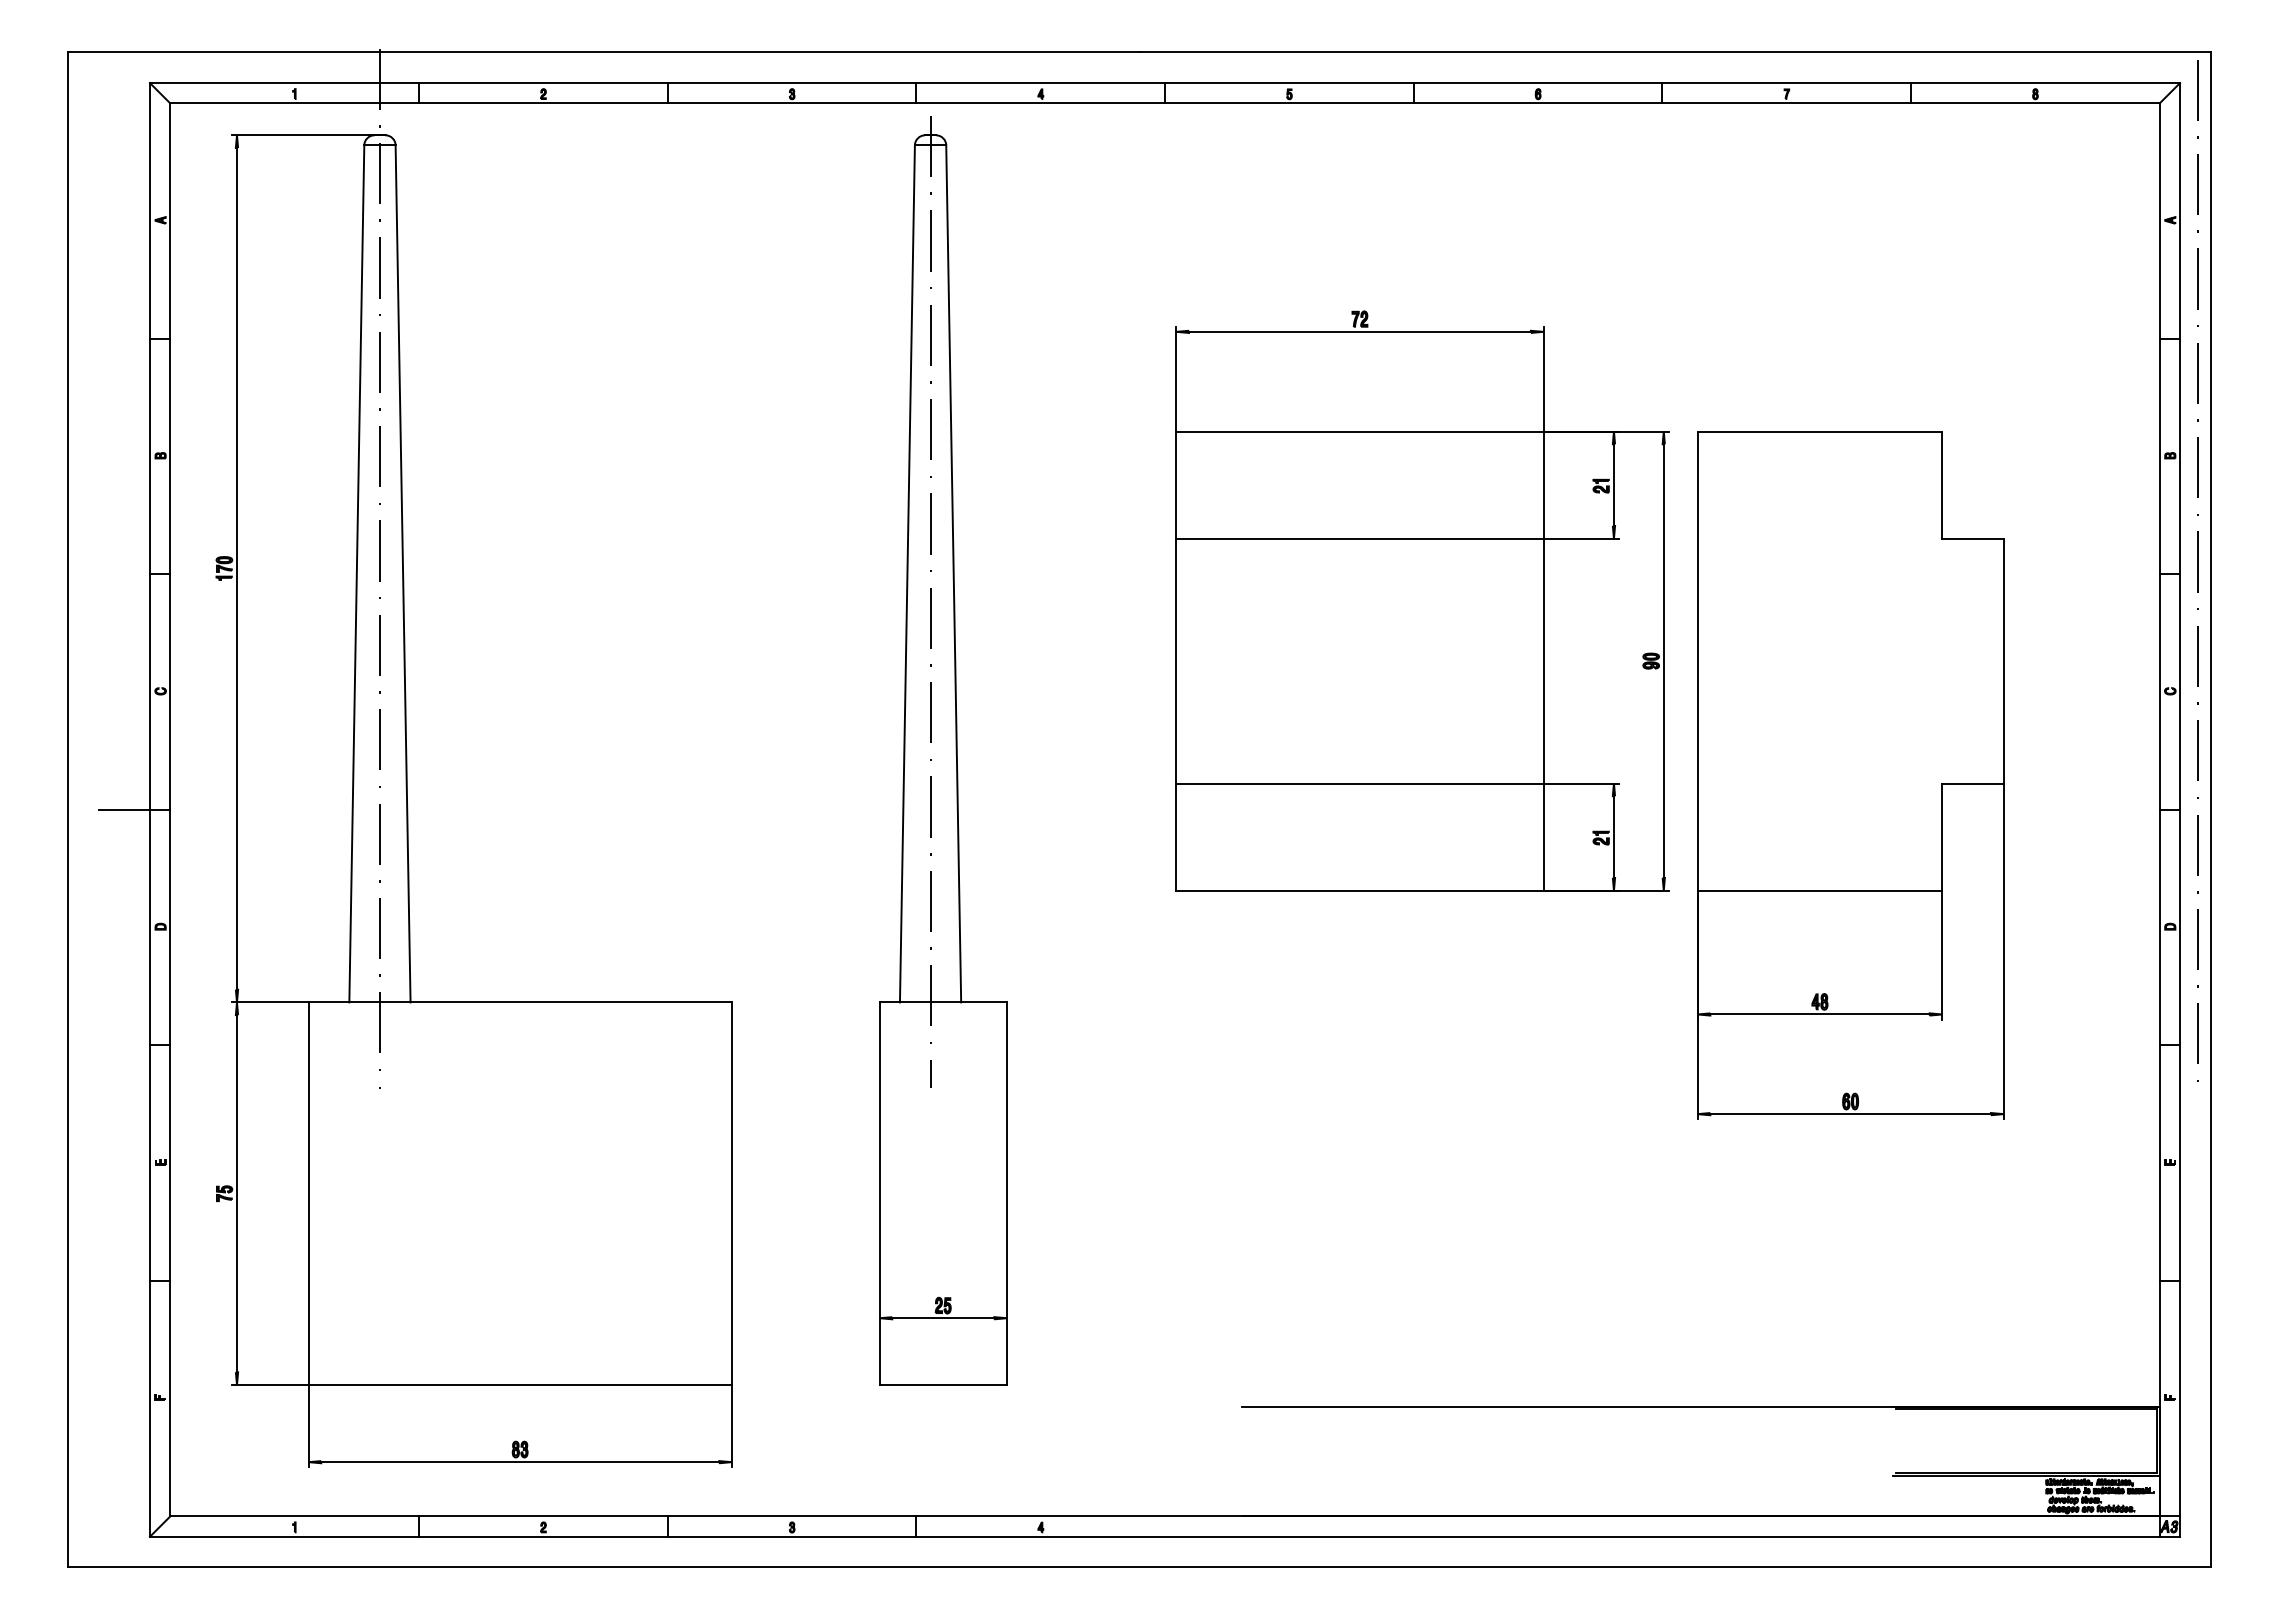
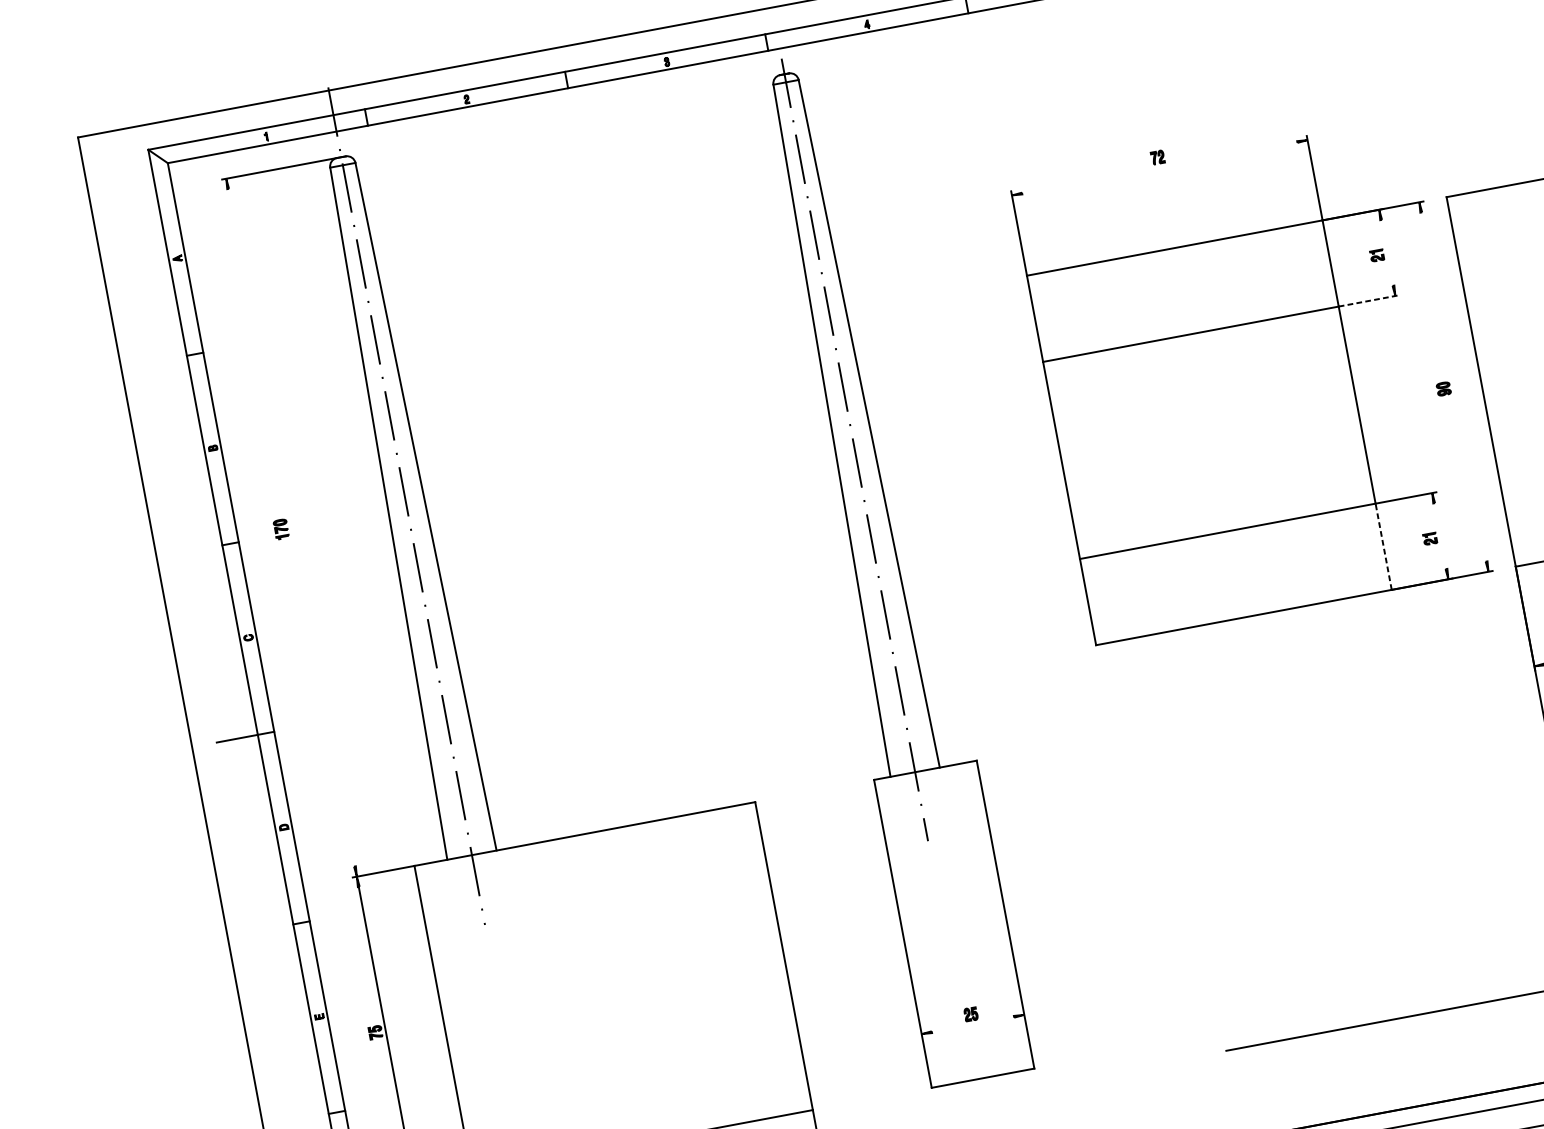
line: (1359, 331) -> (1159, 167), removed
line: (1613, 484) -> (1386, 252), removed
line: (1581, 538) -> (1369, 300), solid -> dashed
line: (236, 568) -> (291, 527), removed
line: (1663, 660) -> (1453, 386), removed
line: (1613, 836) -> (1439, 535), removed
line: (1543, 837) -> (1383, 547), solid -> dashed
line: (943, 1318) -> (973, 1024), removed

